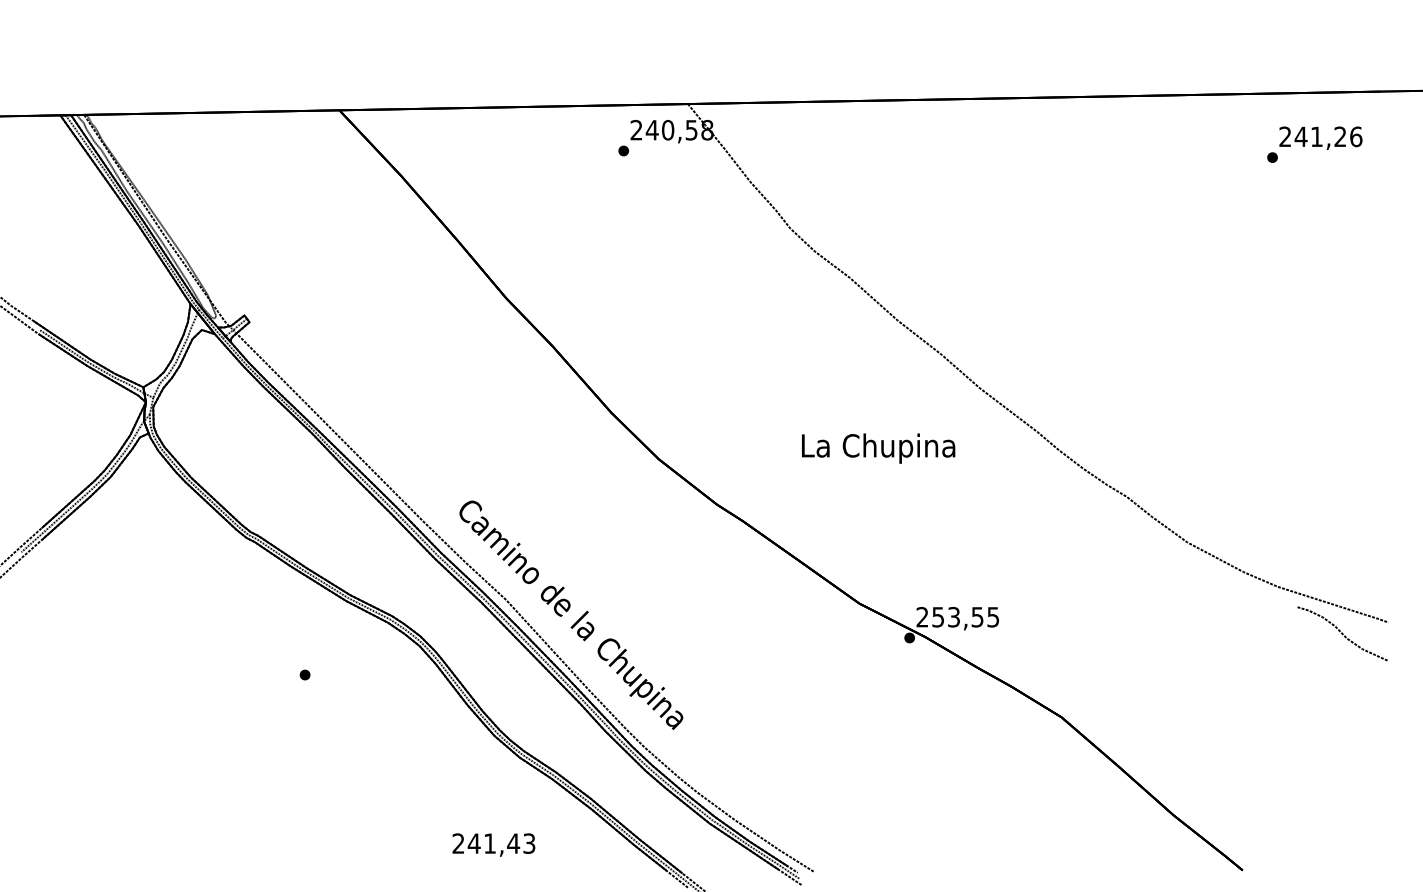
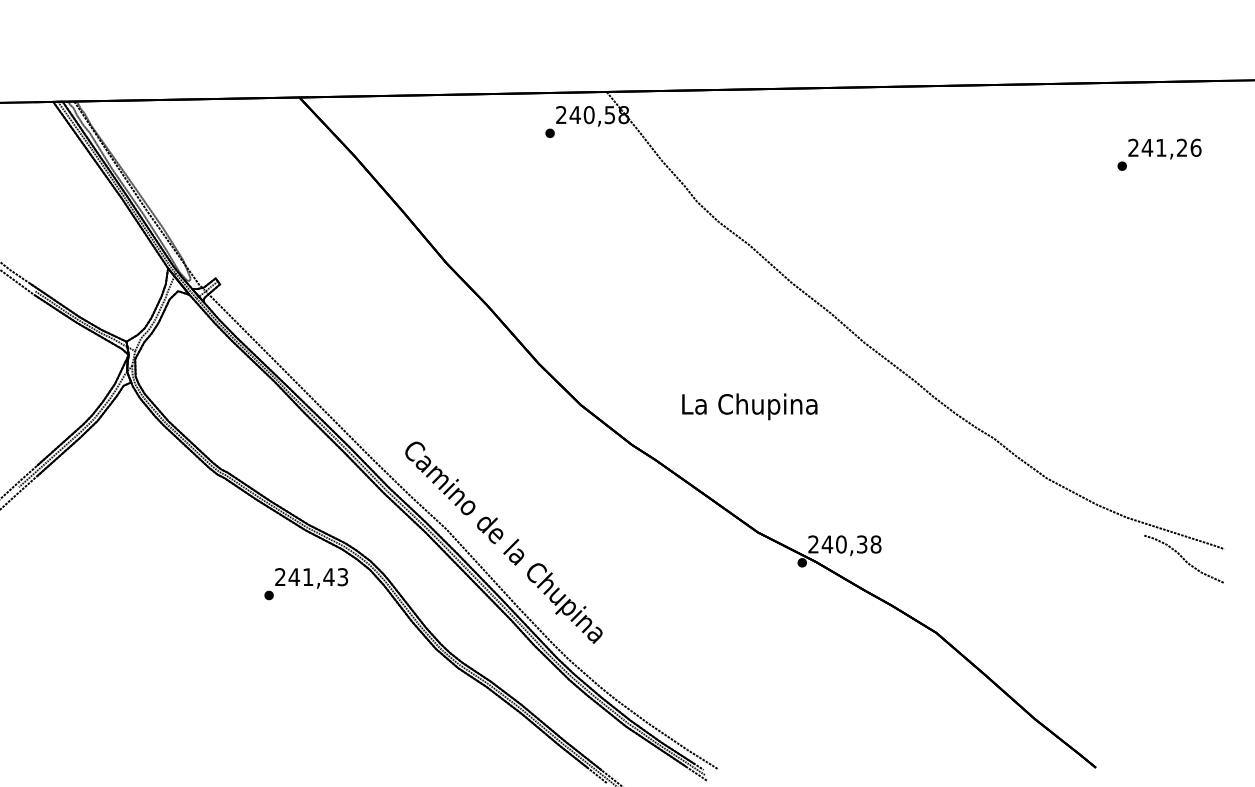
text: (1314, 144) -> (1159, 154), moved
text: (878, 448) -> (749, 406), moved
text: (965, 617) -> (851, 544), 253,55 -> 240,38
text: (493, 845) -> (311, 578), moved

